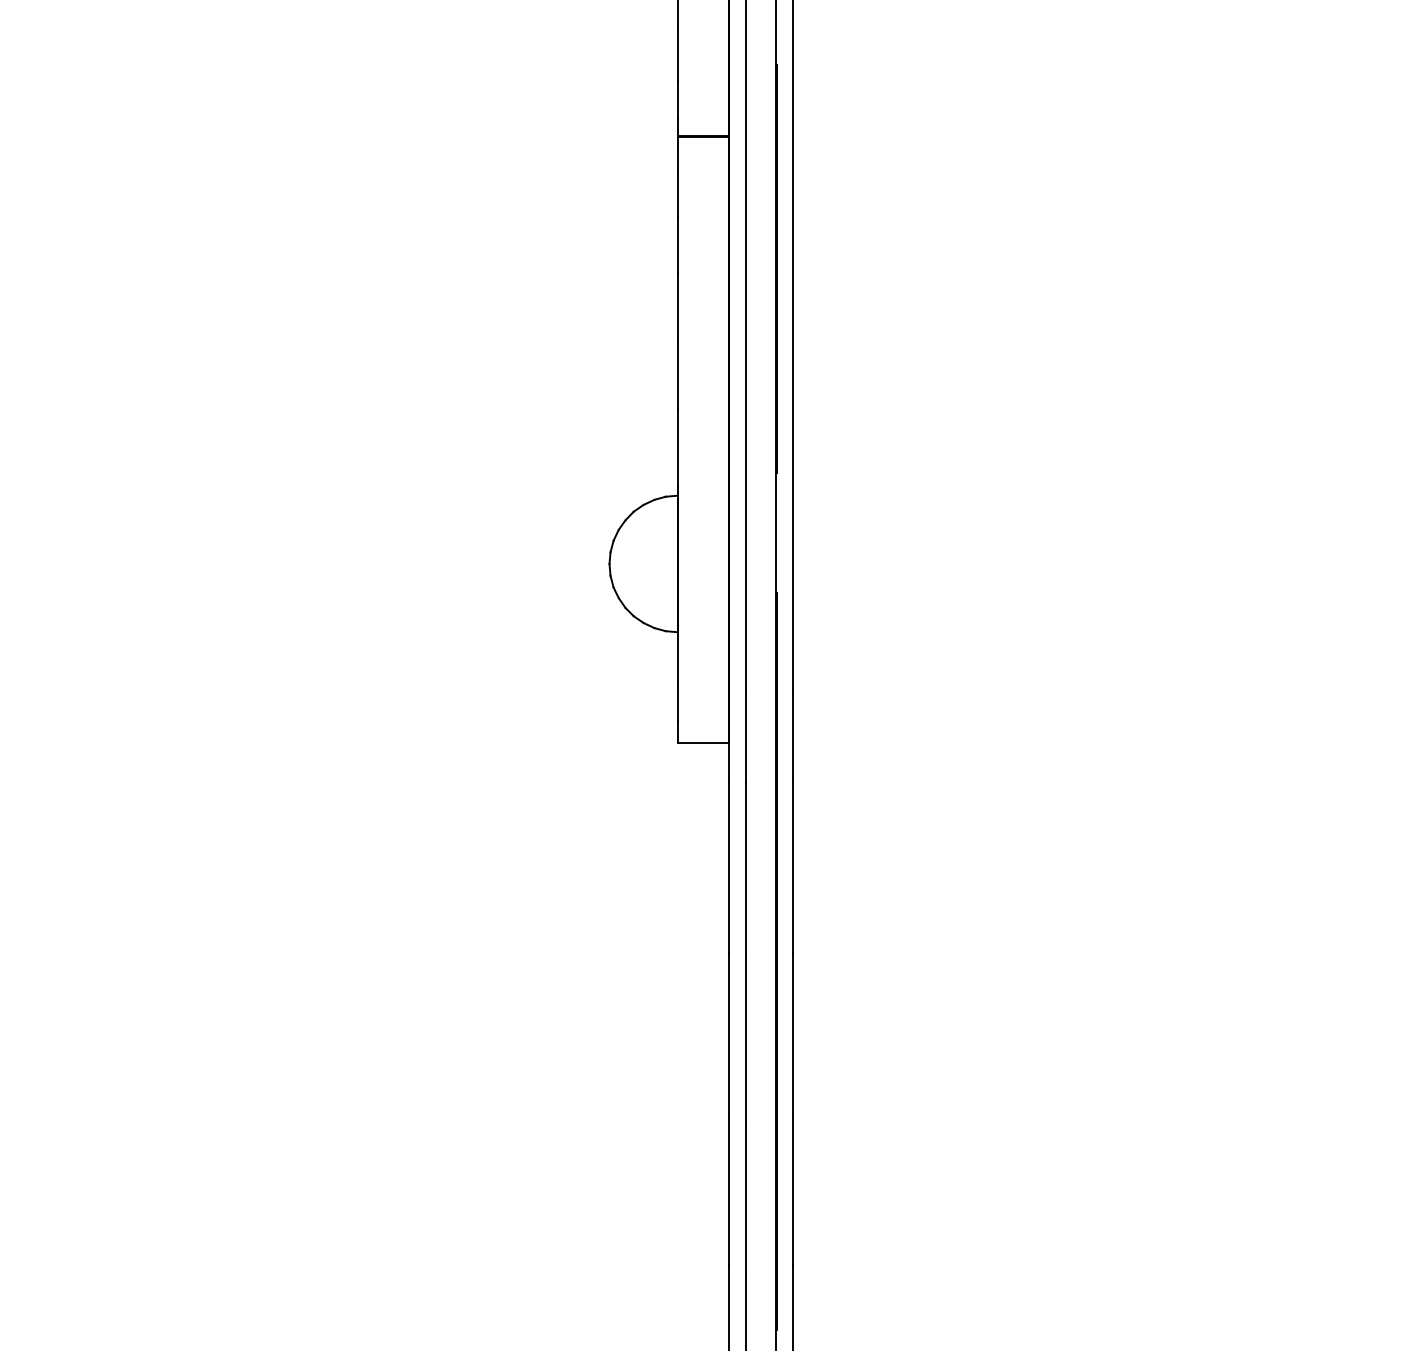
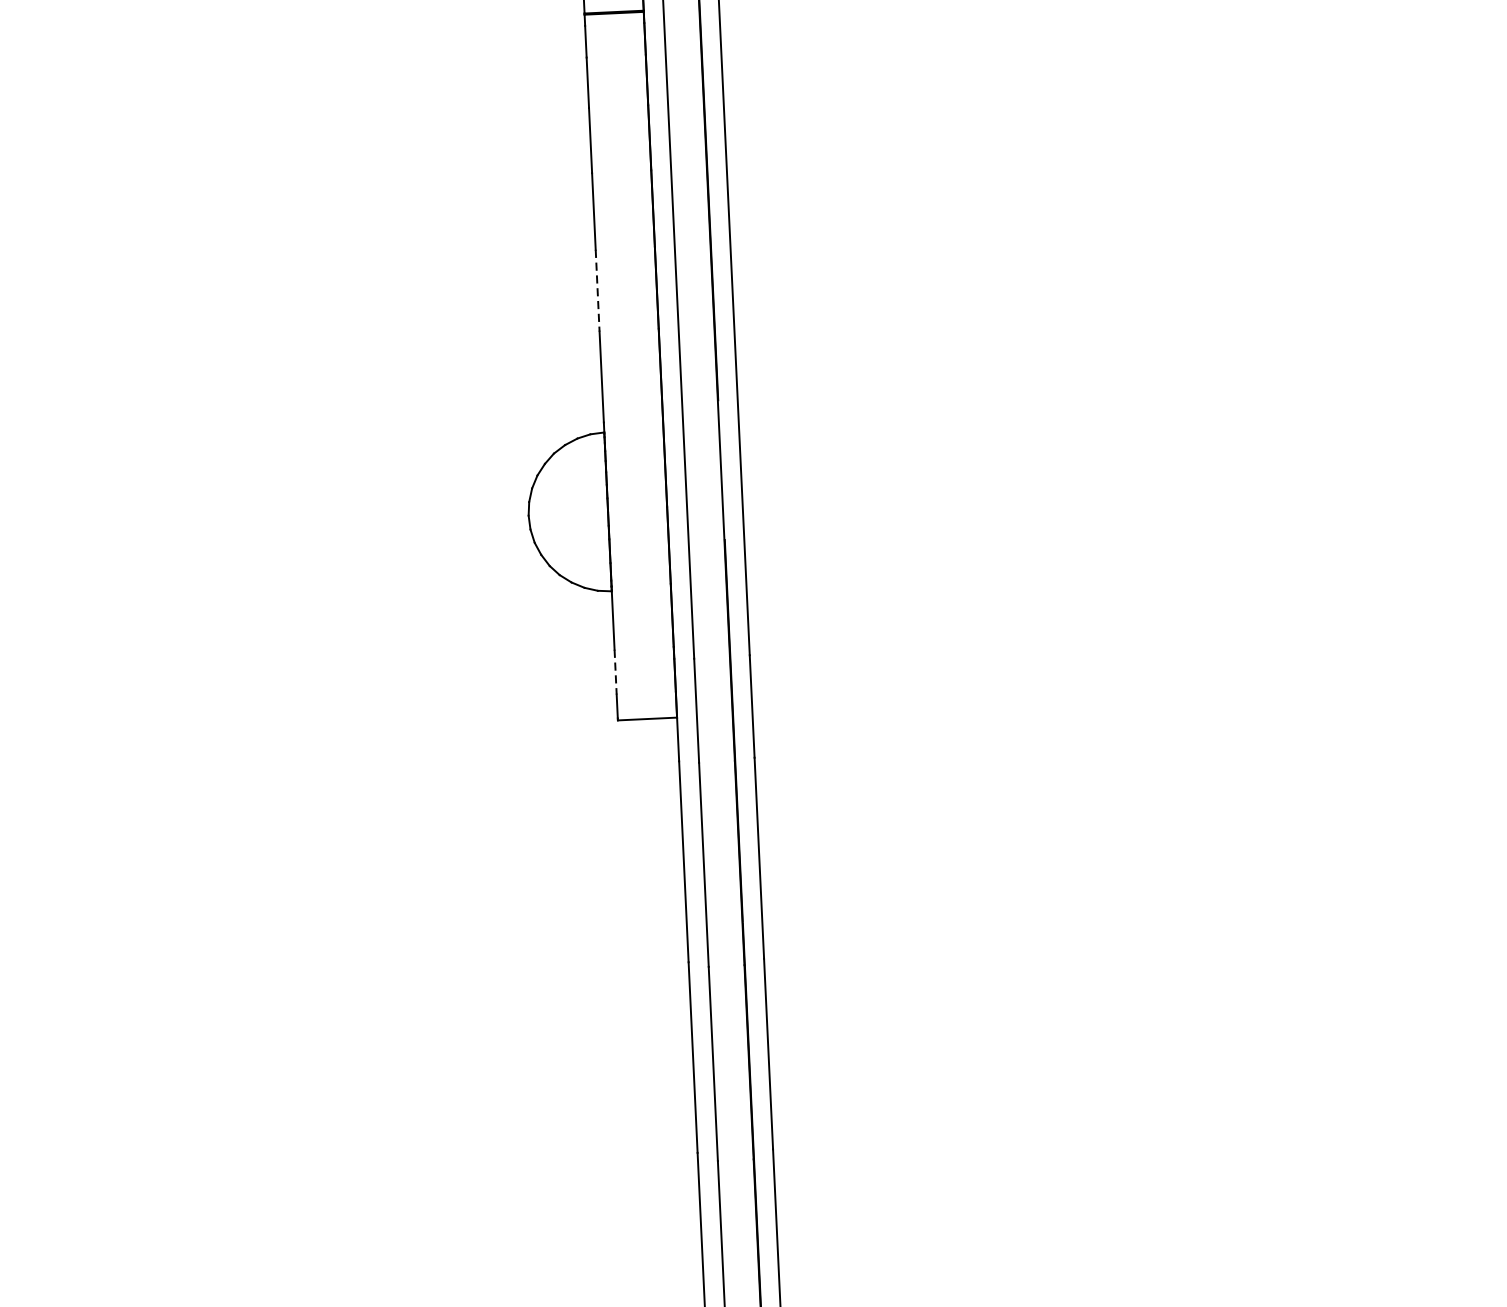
line: (677, 374) -> (597, 291), solid -> dashed
line: (677, 702) -> (615, 673), solid -> dashed

